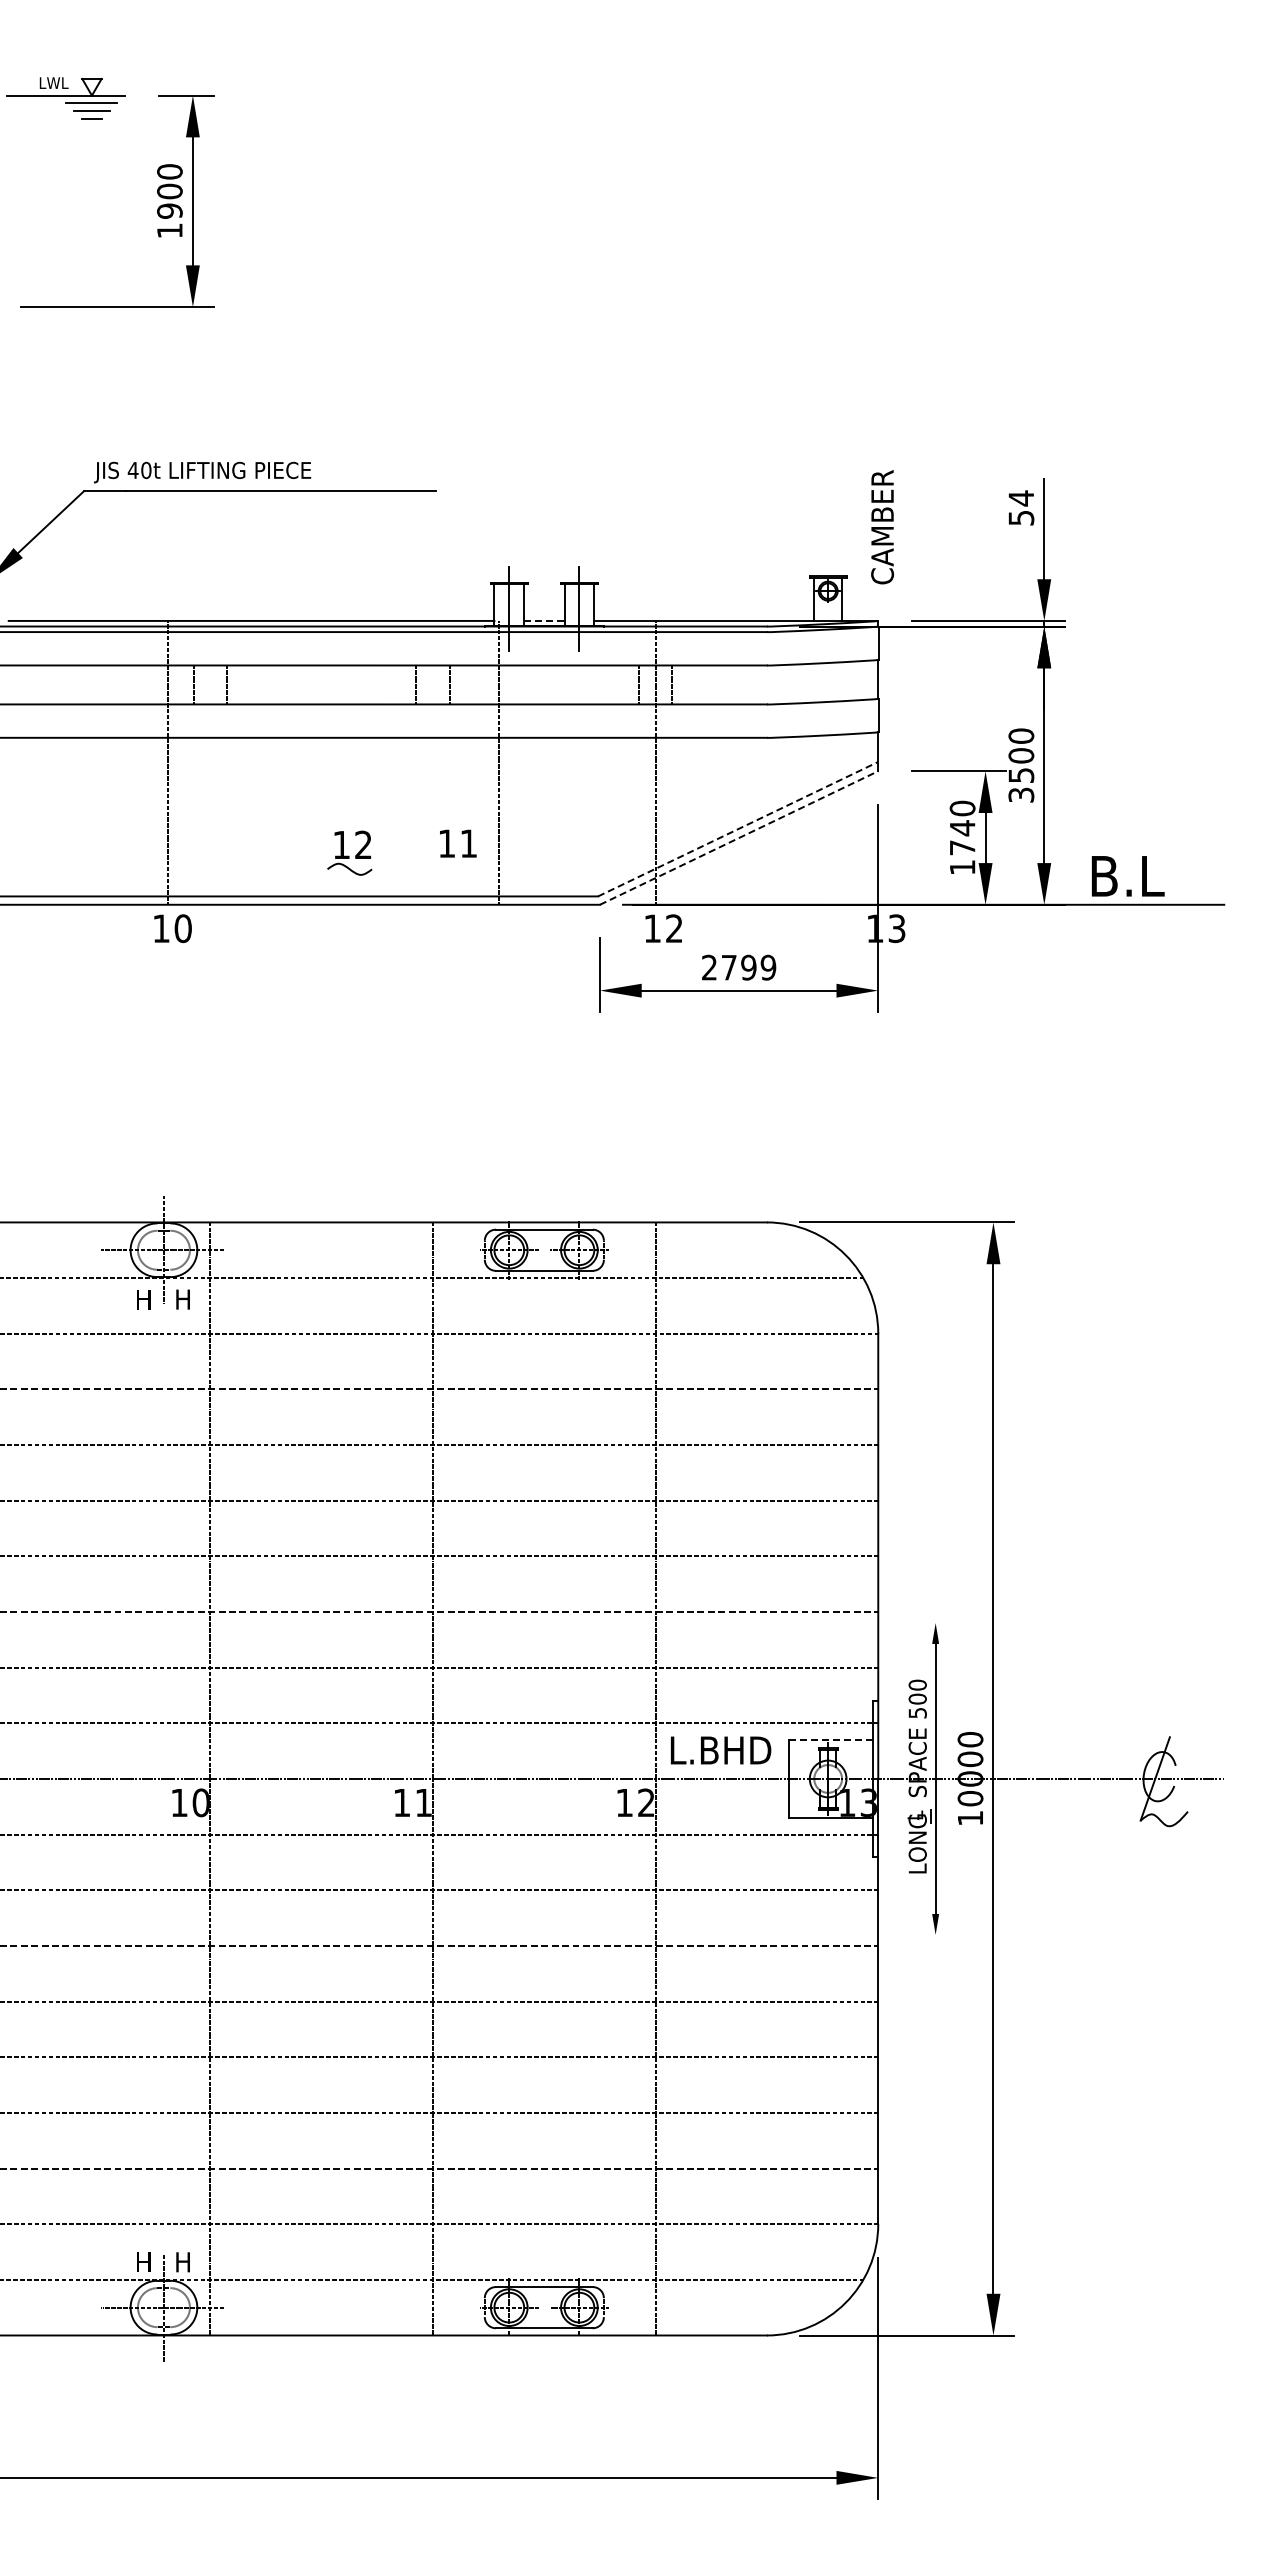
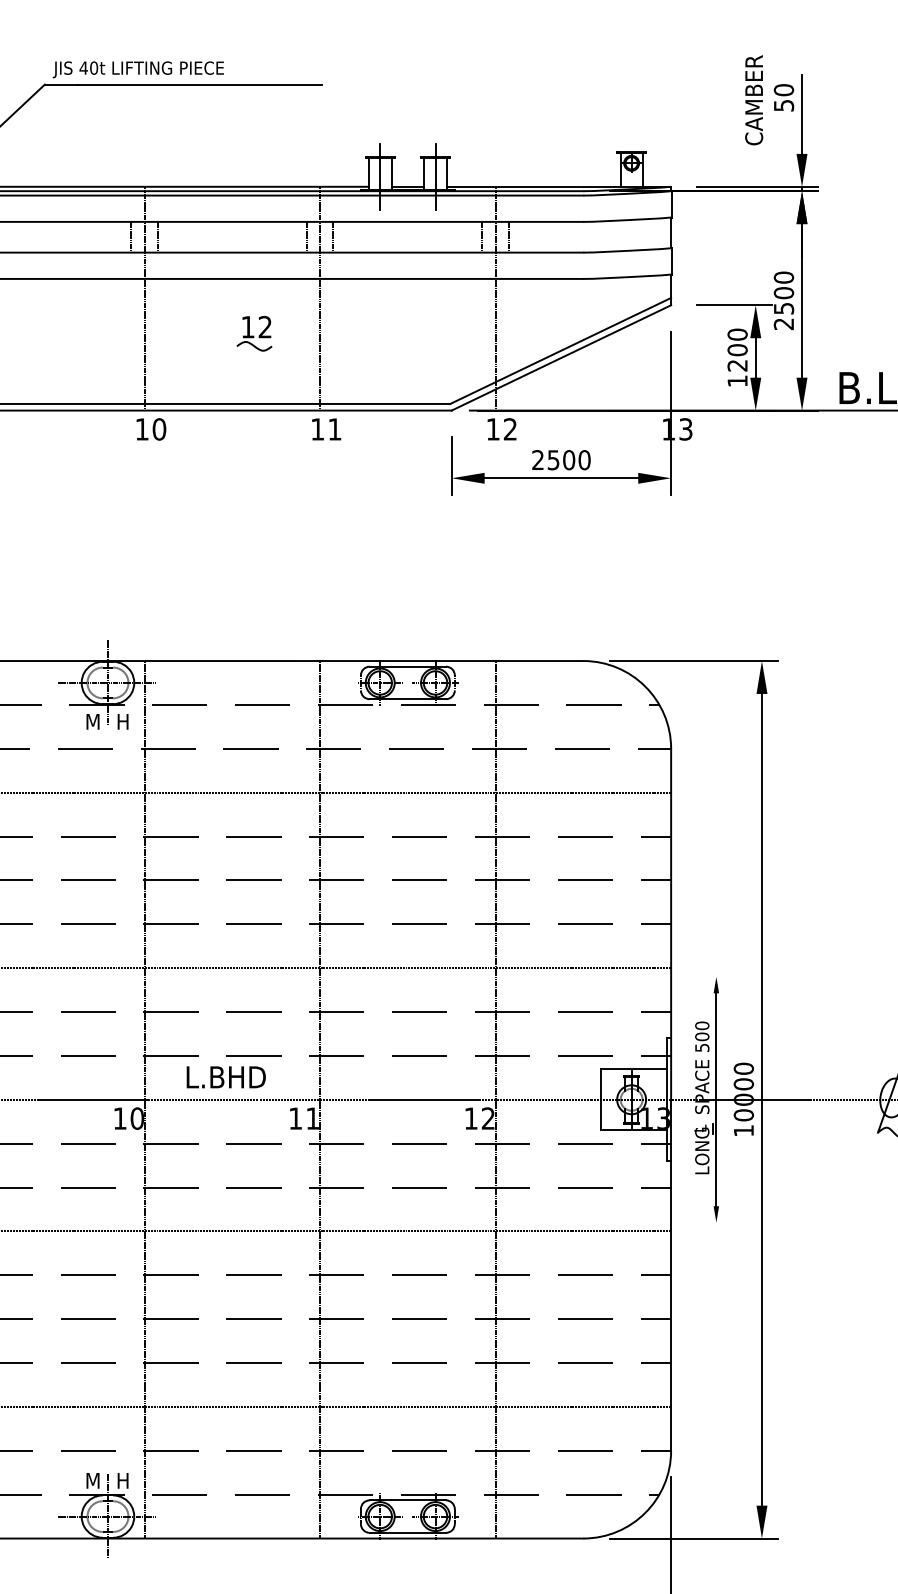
text: (1021, 498) -> (784, 90), 54 -> 50
text: (882, 527) -> (754, 100), moved
line: (544, 620) -> (407, 186), dashed -> solid
line: (168, 762) -> (144, 298), moved
line: (499, 762) -> (320, 298), moved
text: (1021, 794) -> (784, 323), 3500 -> 2500
line: (738, 828) -> (560, 350), dashed -> solid
line: (739, 837) -> (561, 357), dashed -> solid
text: (962, 837) -> (737, 357), 1740 -> 1200
text: (458, 843) -> (326, 429), moved
part: (349, 852) -> (254, 333), moved
text: (172, 928) -> (150, 429), moved
text: (748, 967) -> (568, 460), 2799 -> 2500
text: (144, 1299) -> (92, 721), H -> M
line: (830, 1740) -> (633, 1069), dashed -> solid
text: (721, 1750) -> (226, 1077), moved
text: (144, 2262) -> (92, 1481), H -> M

